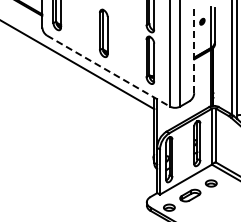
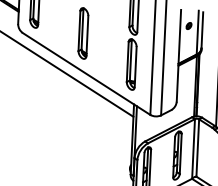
line: (194, 49) -> (179, 55), dashed -> solid
line: (108, 71) -> (86, 74), dashed -> solid

